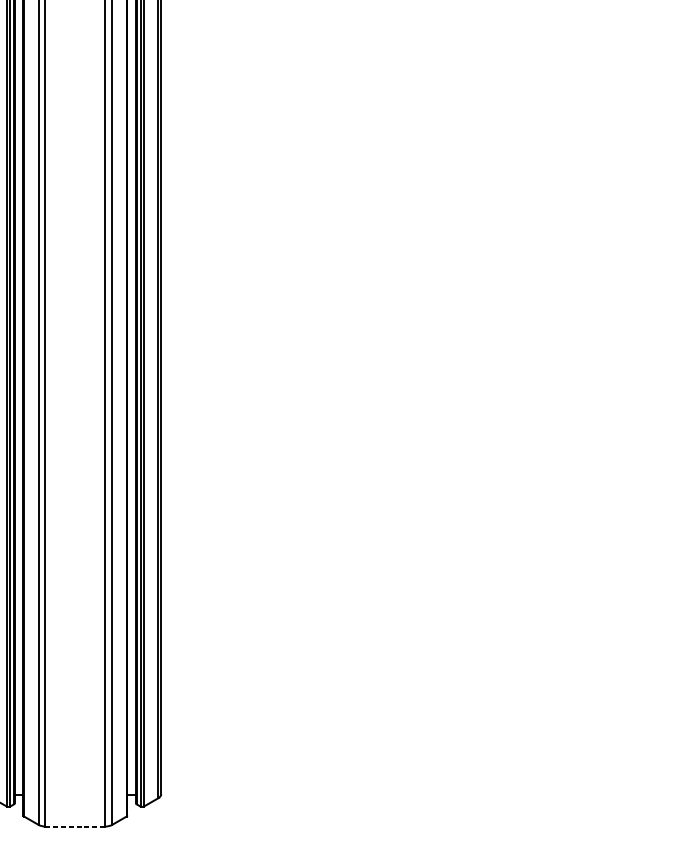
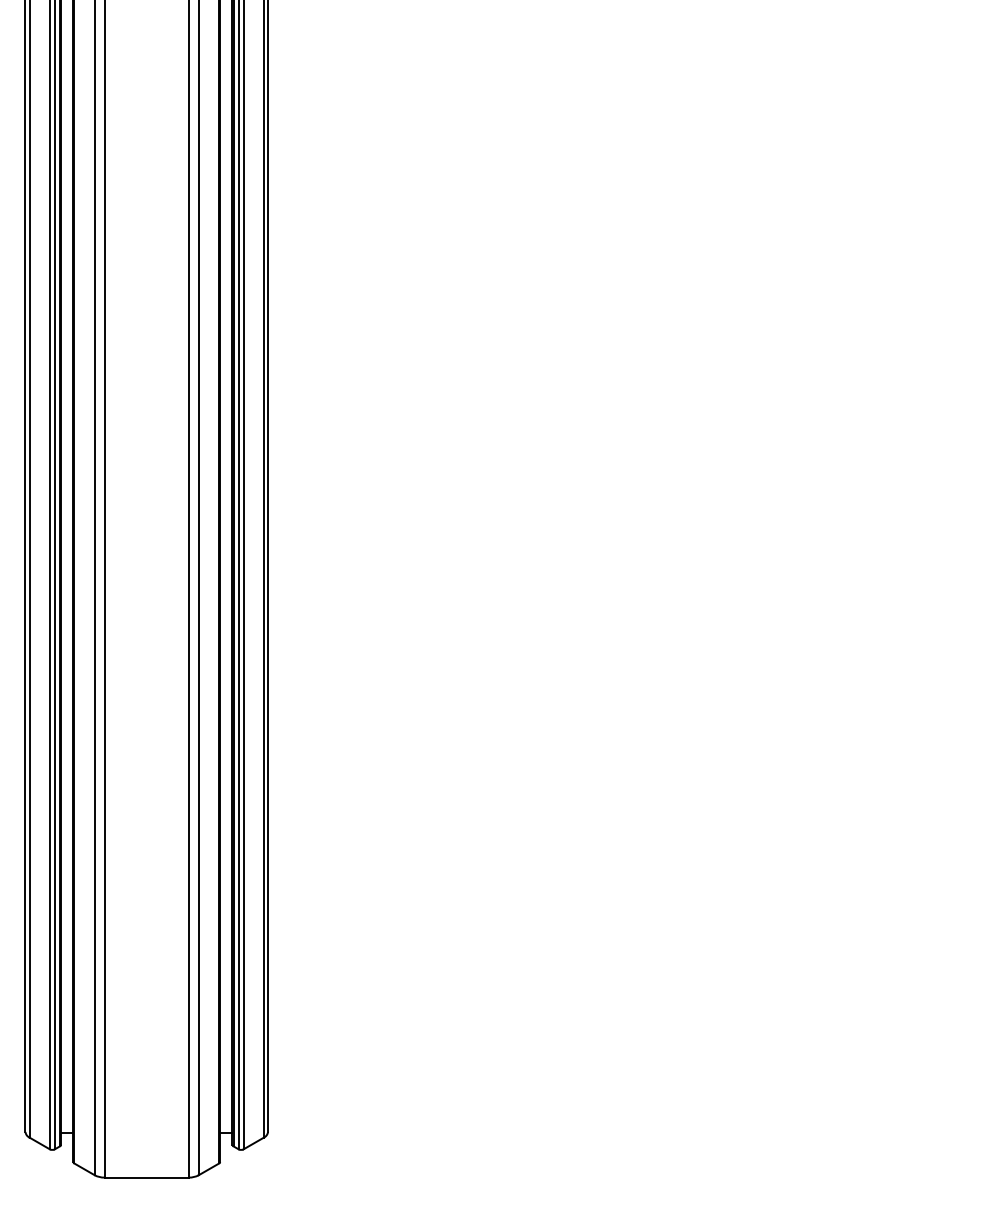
line: (75, 826) -> (147, 1177), dashed -> solid

